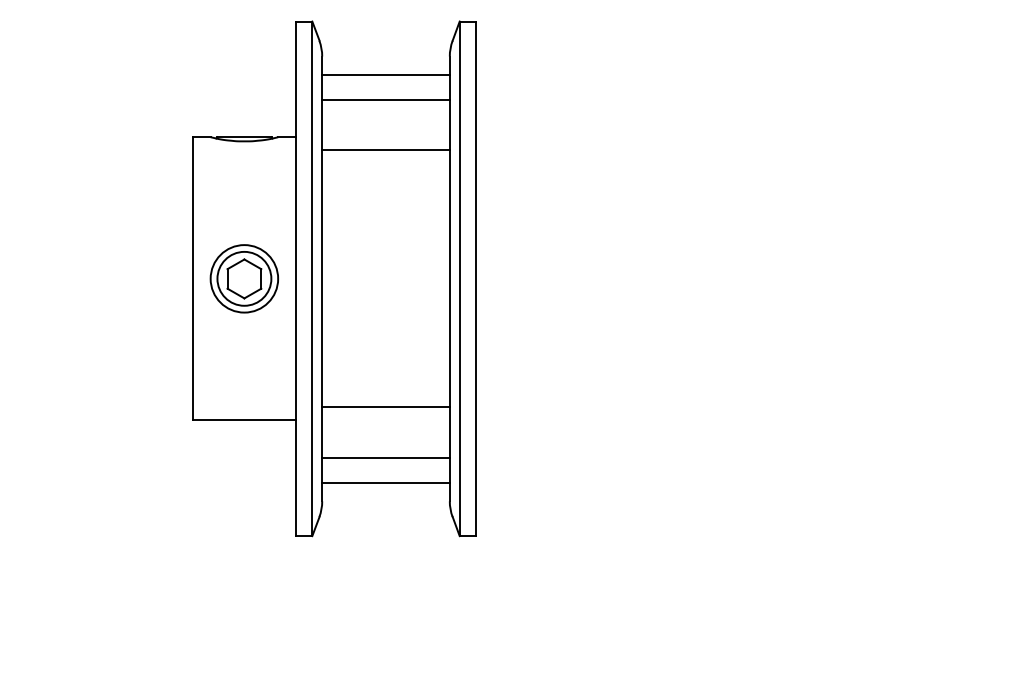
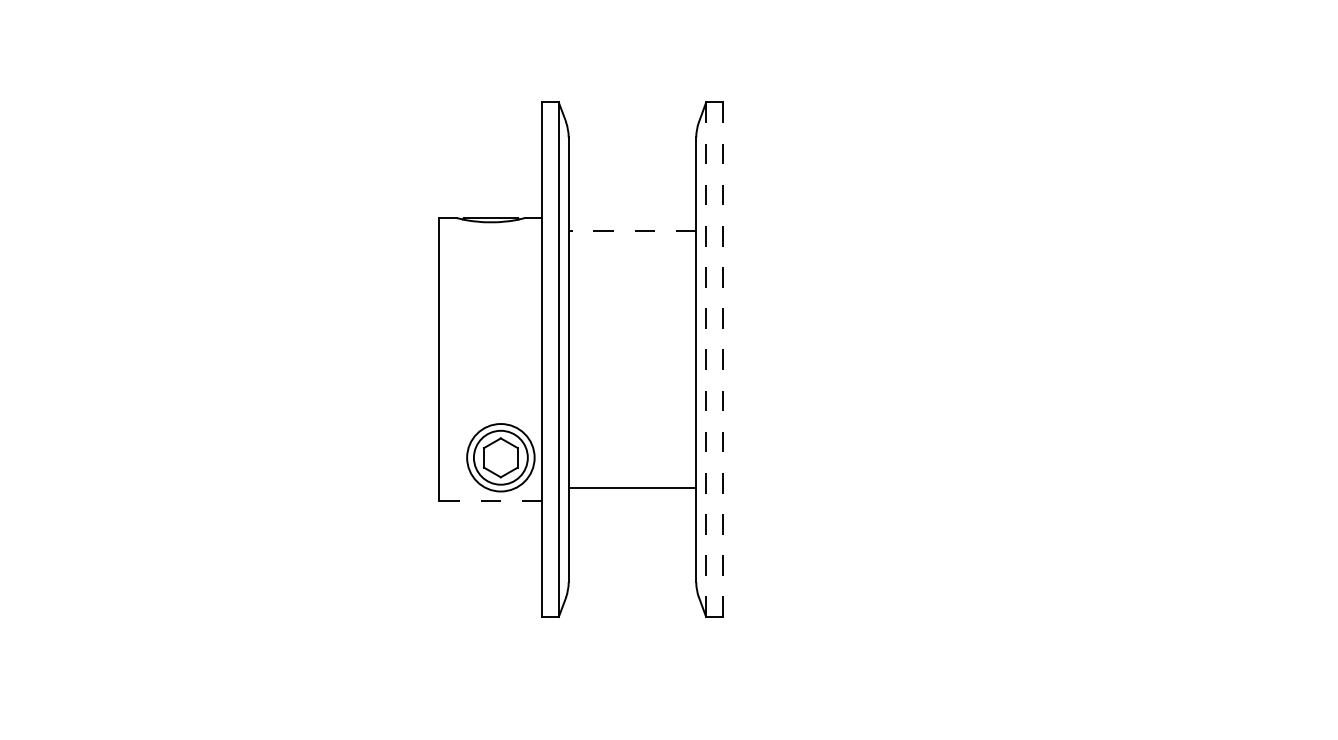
line: (386, 75) -> (632, 156), removed
line: (386, 99) -> (632, 180), removed
line: (386, 150) -> (632, 231), solid -> dashed
part: (244, 278) -> (500, 457), moved
line: (460, 279) -> (706, 360), solid -> dashed
line: (476, 279) -> (722, 360), solid -> dashed
line: (244, 420) -> (490, 501), solid -> dashed
line: (386, 457) -> (632, 538), removed
line: (386, 482) -> (632, 563), removed

